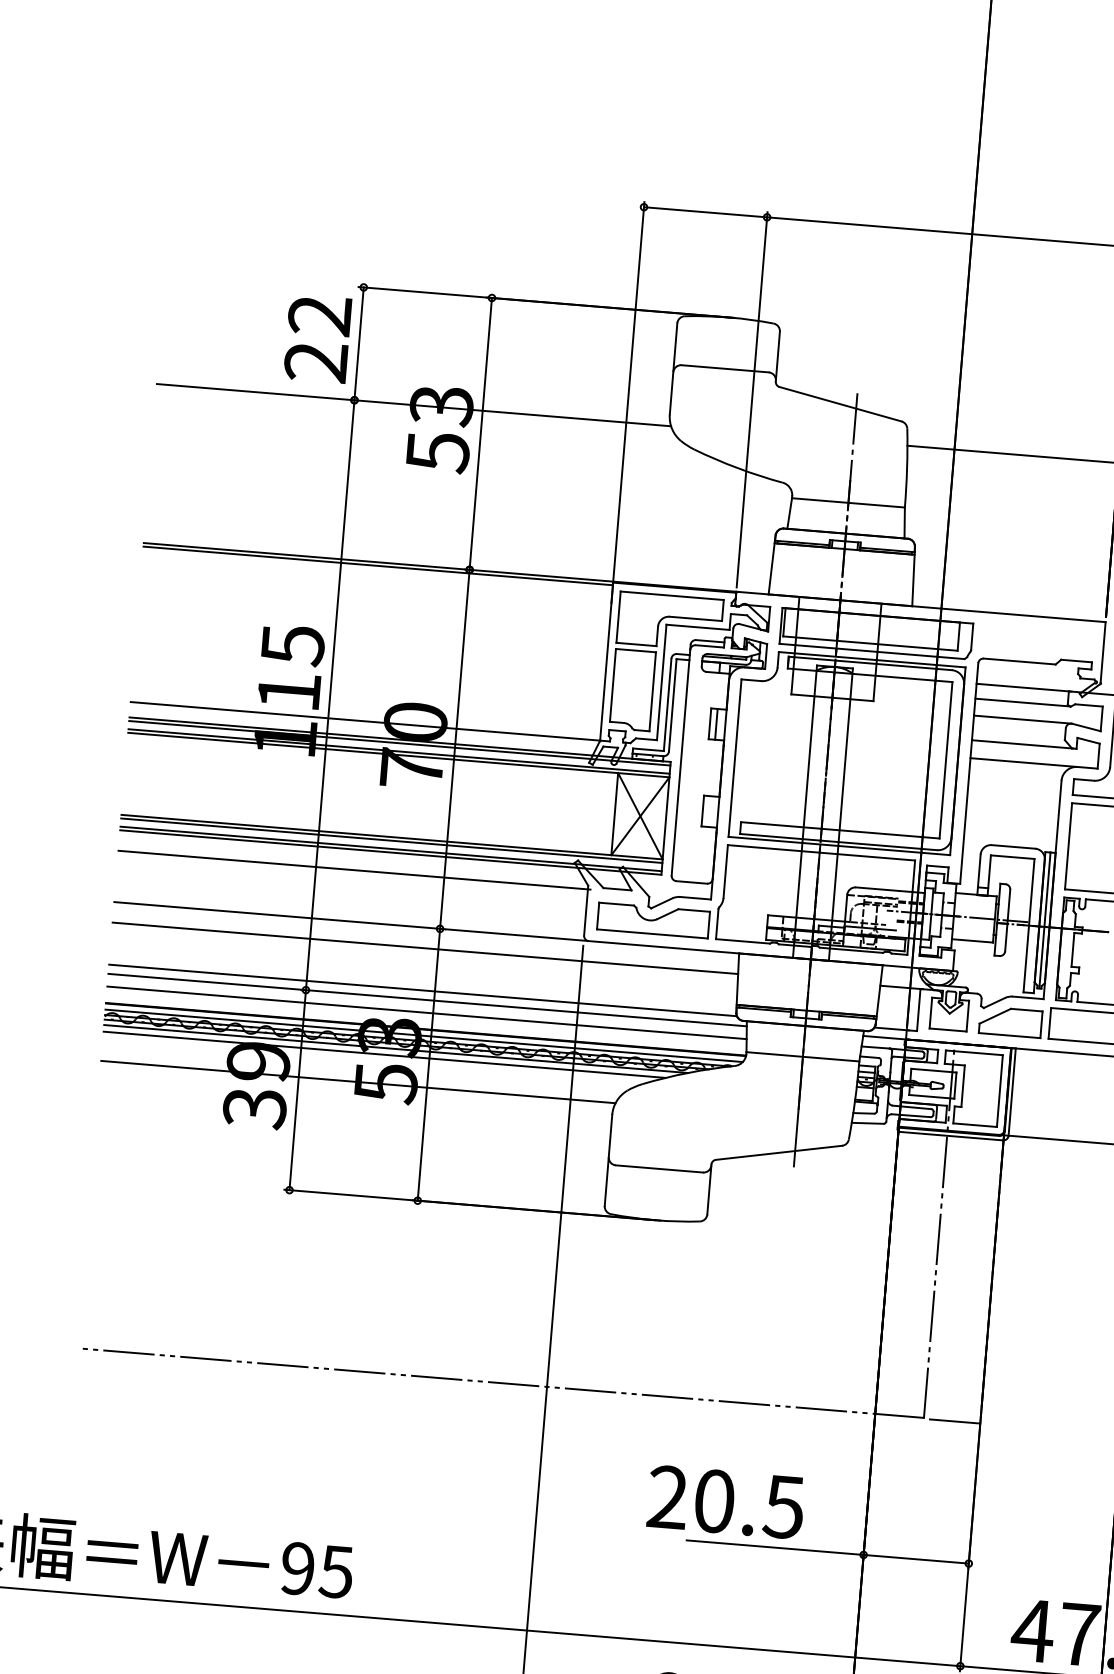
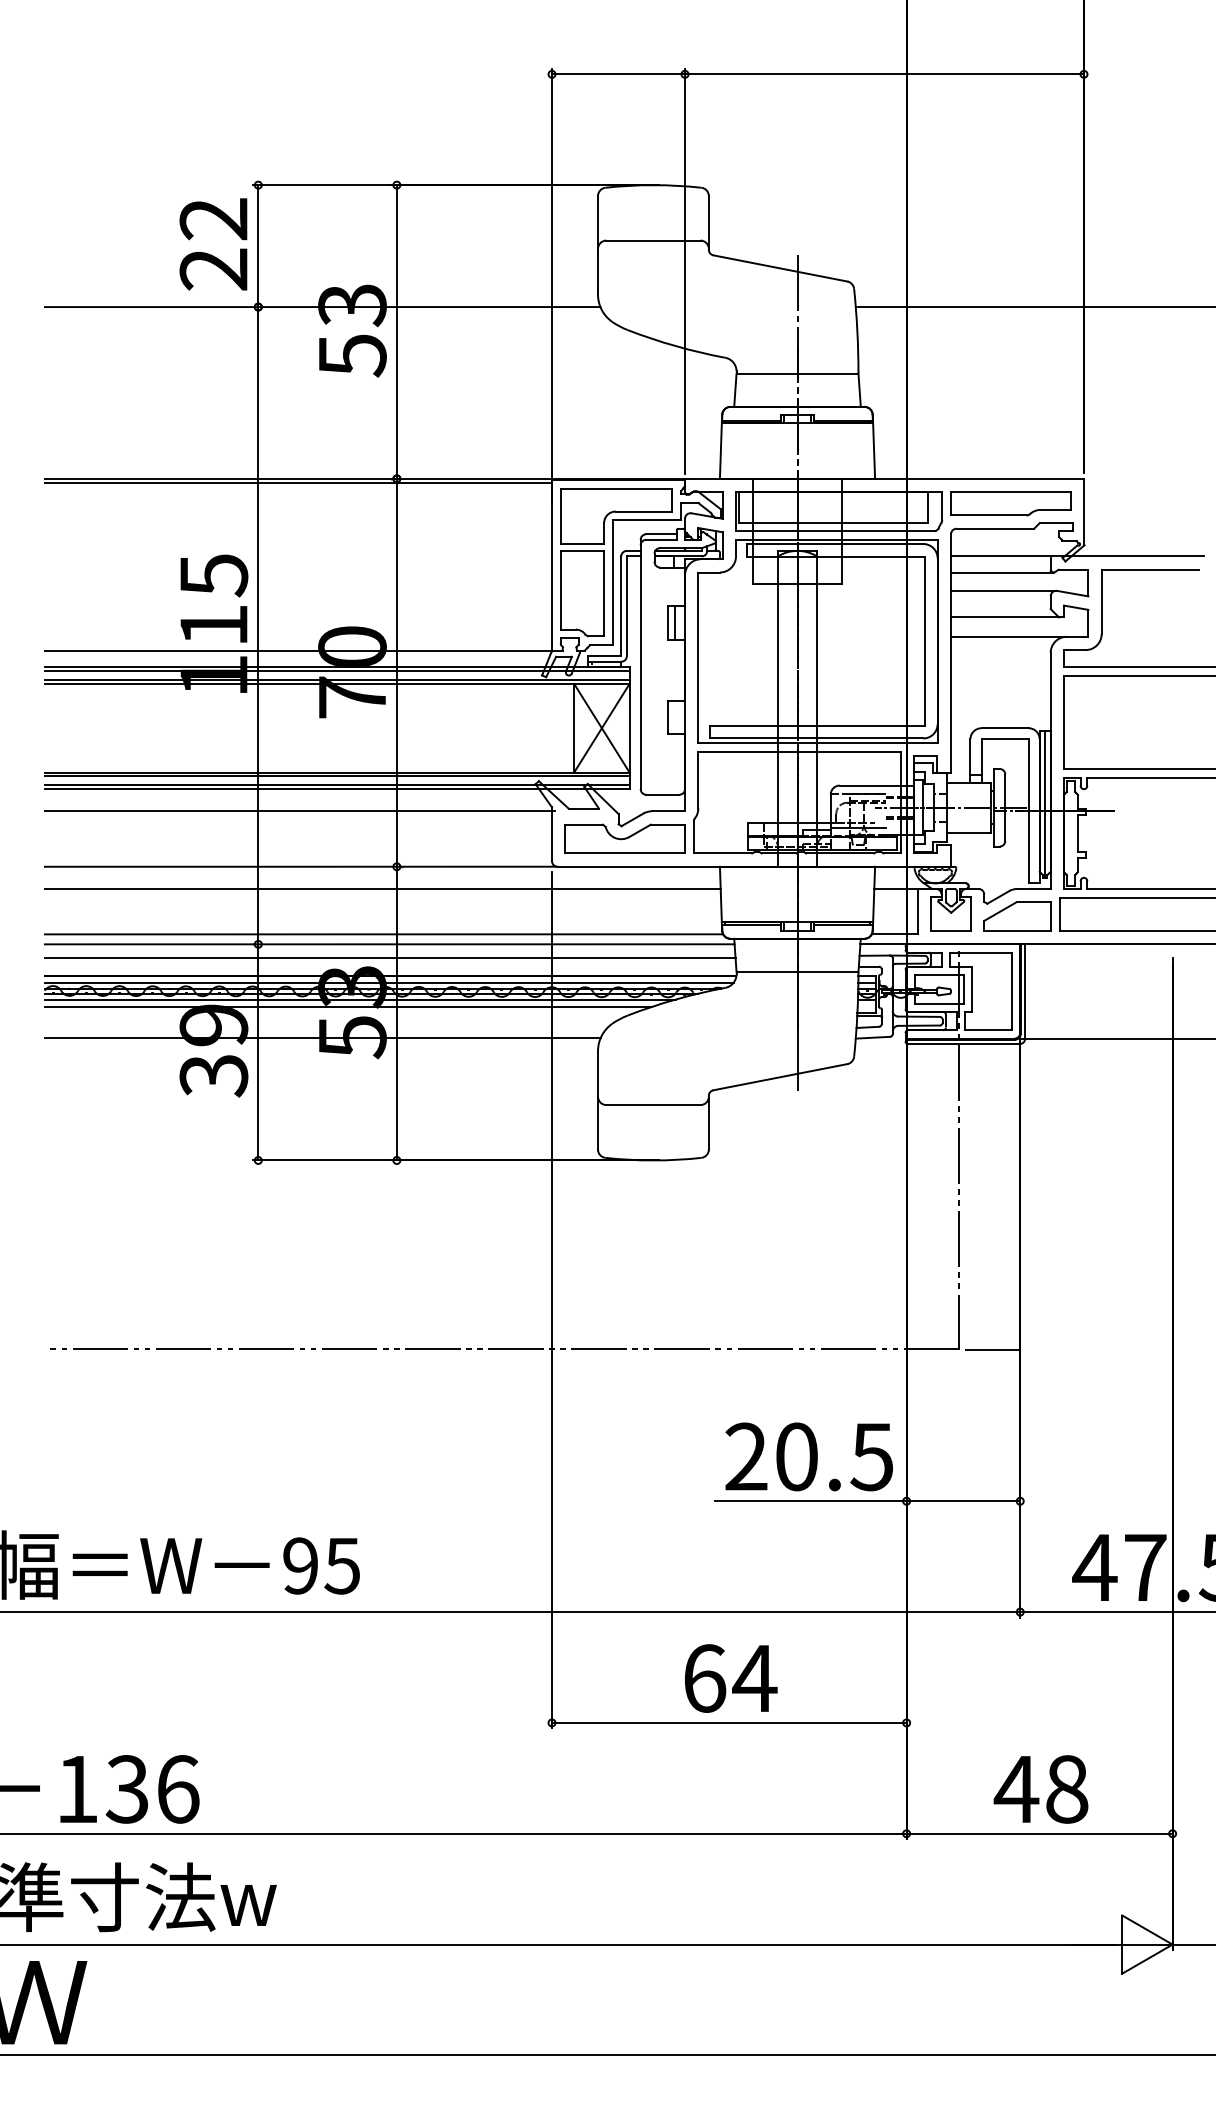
part: (1035, 639) -> (1010, 503), added
text: (725, 1501) -> (808, 1456), moved

